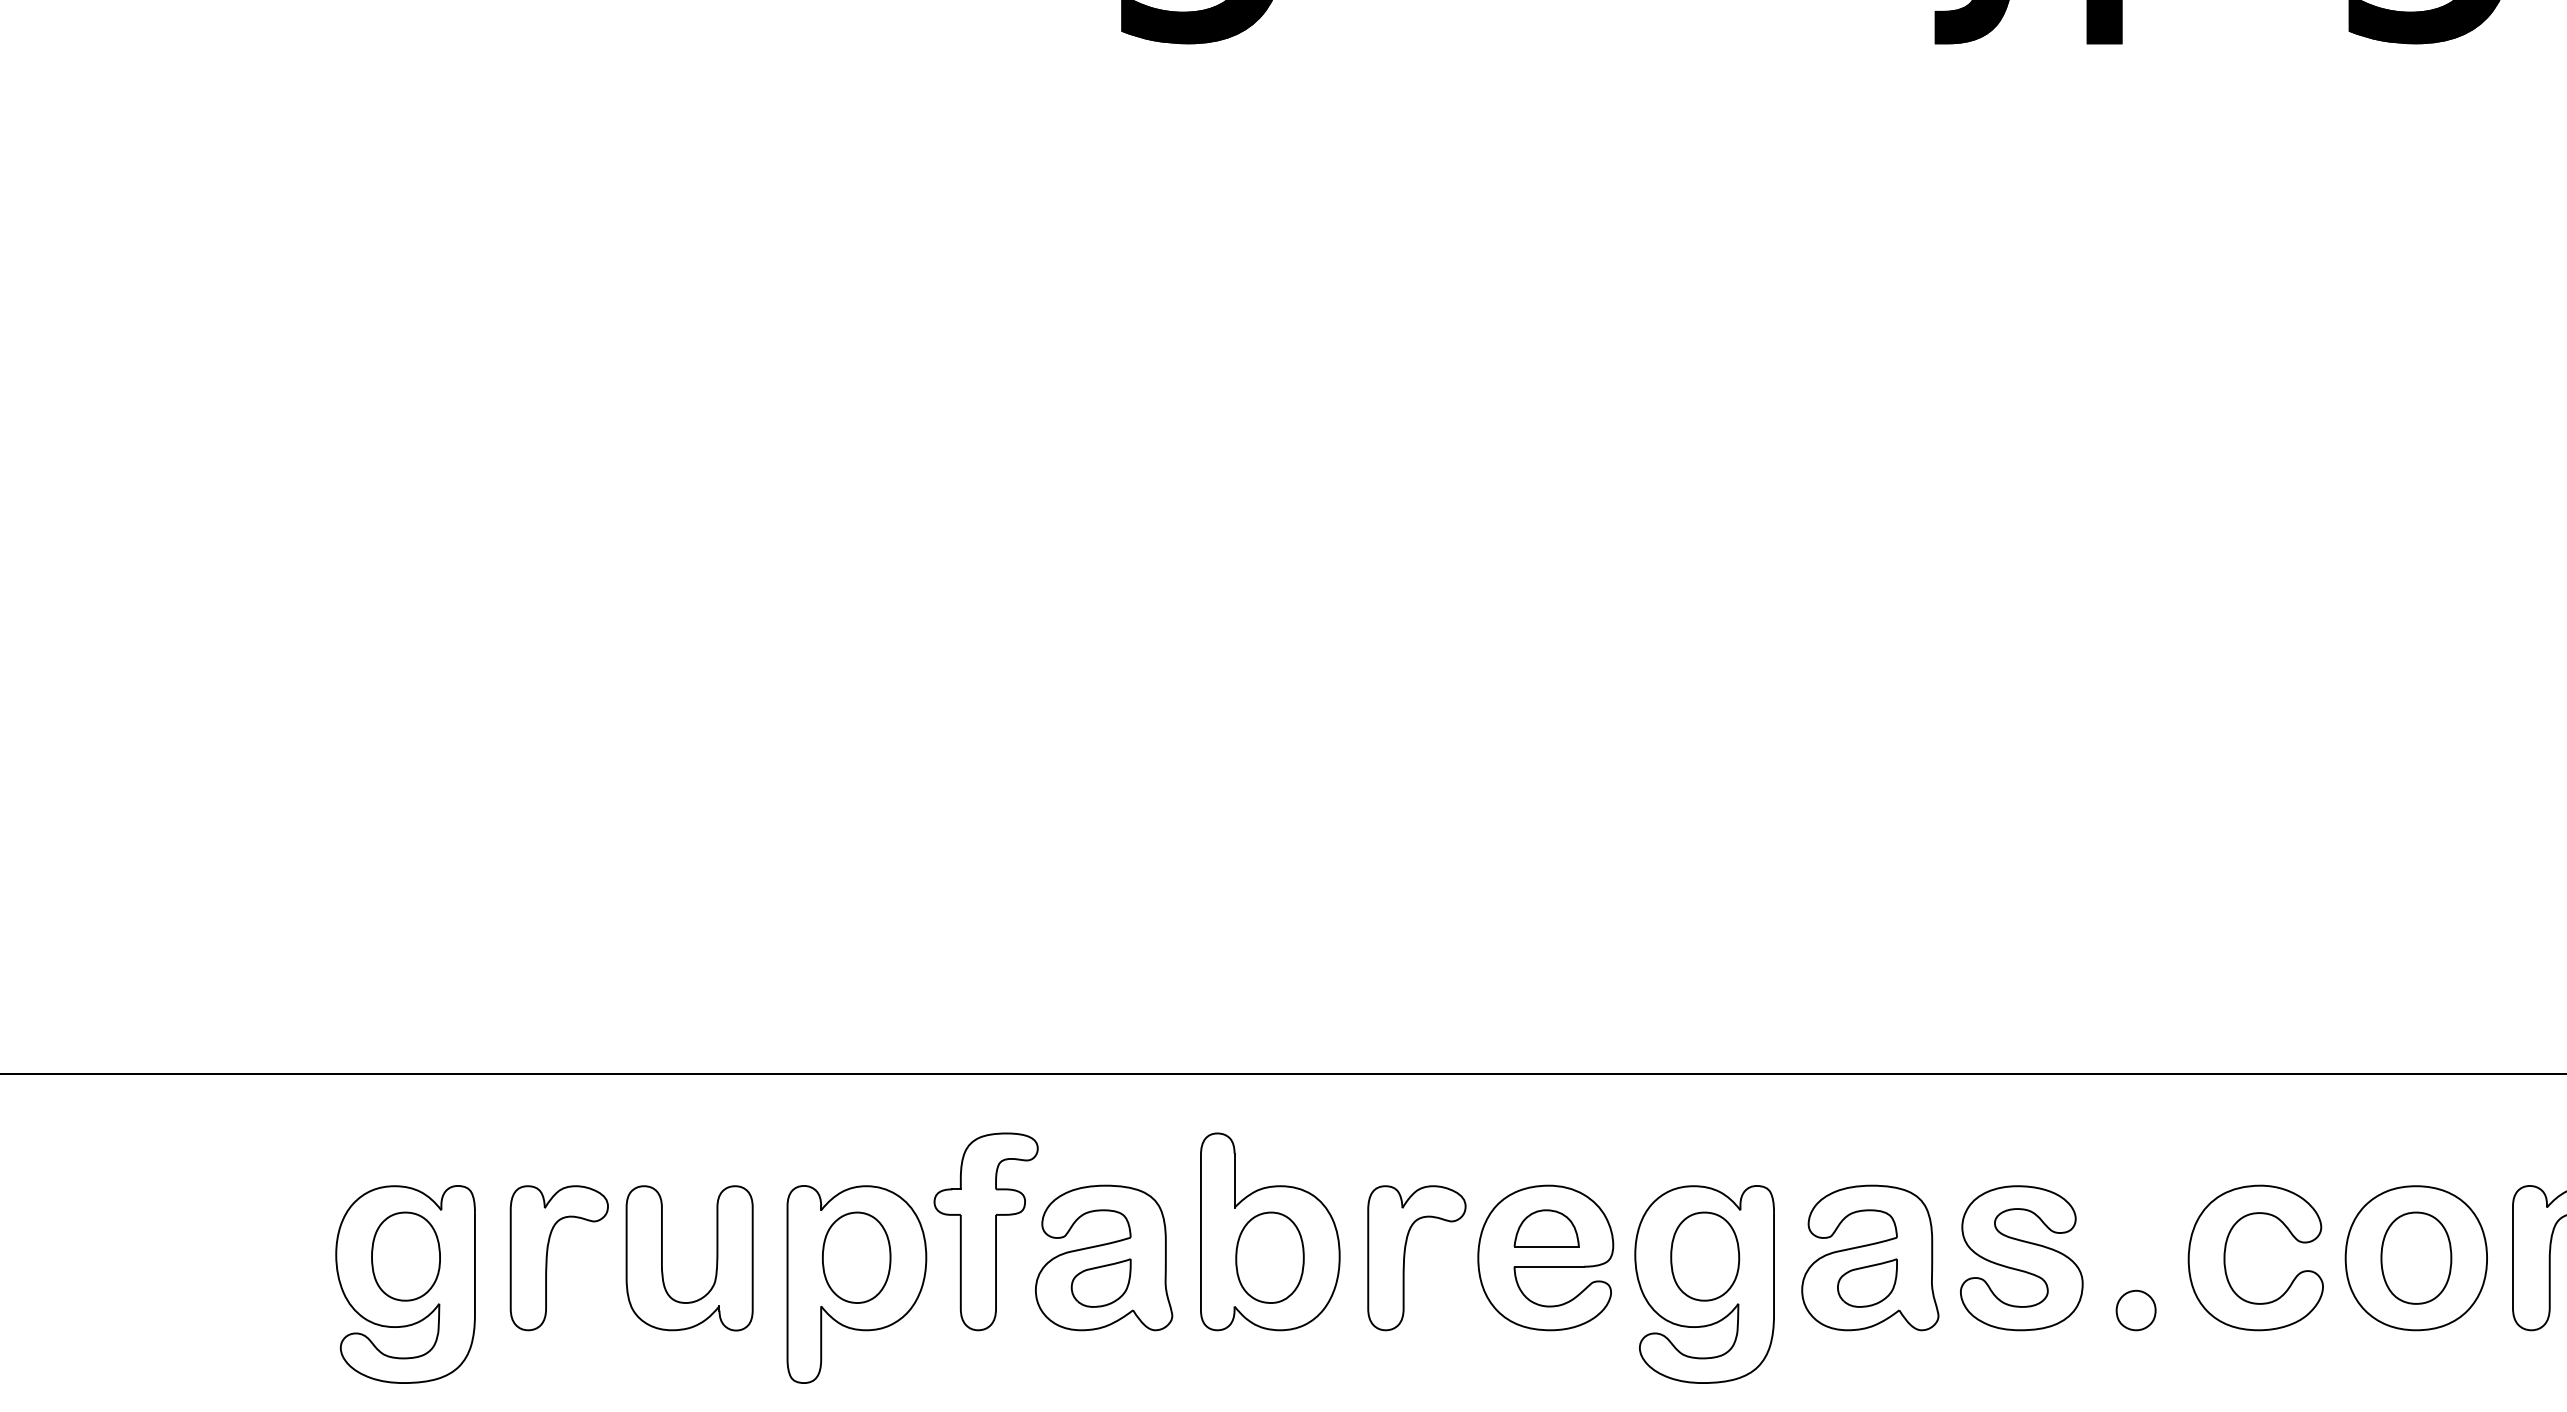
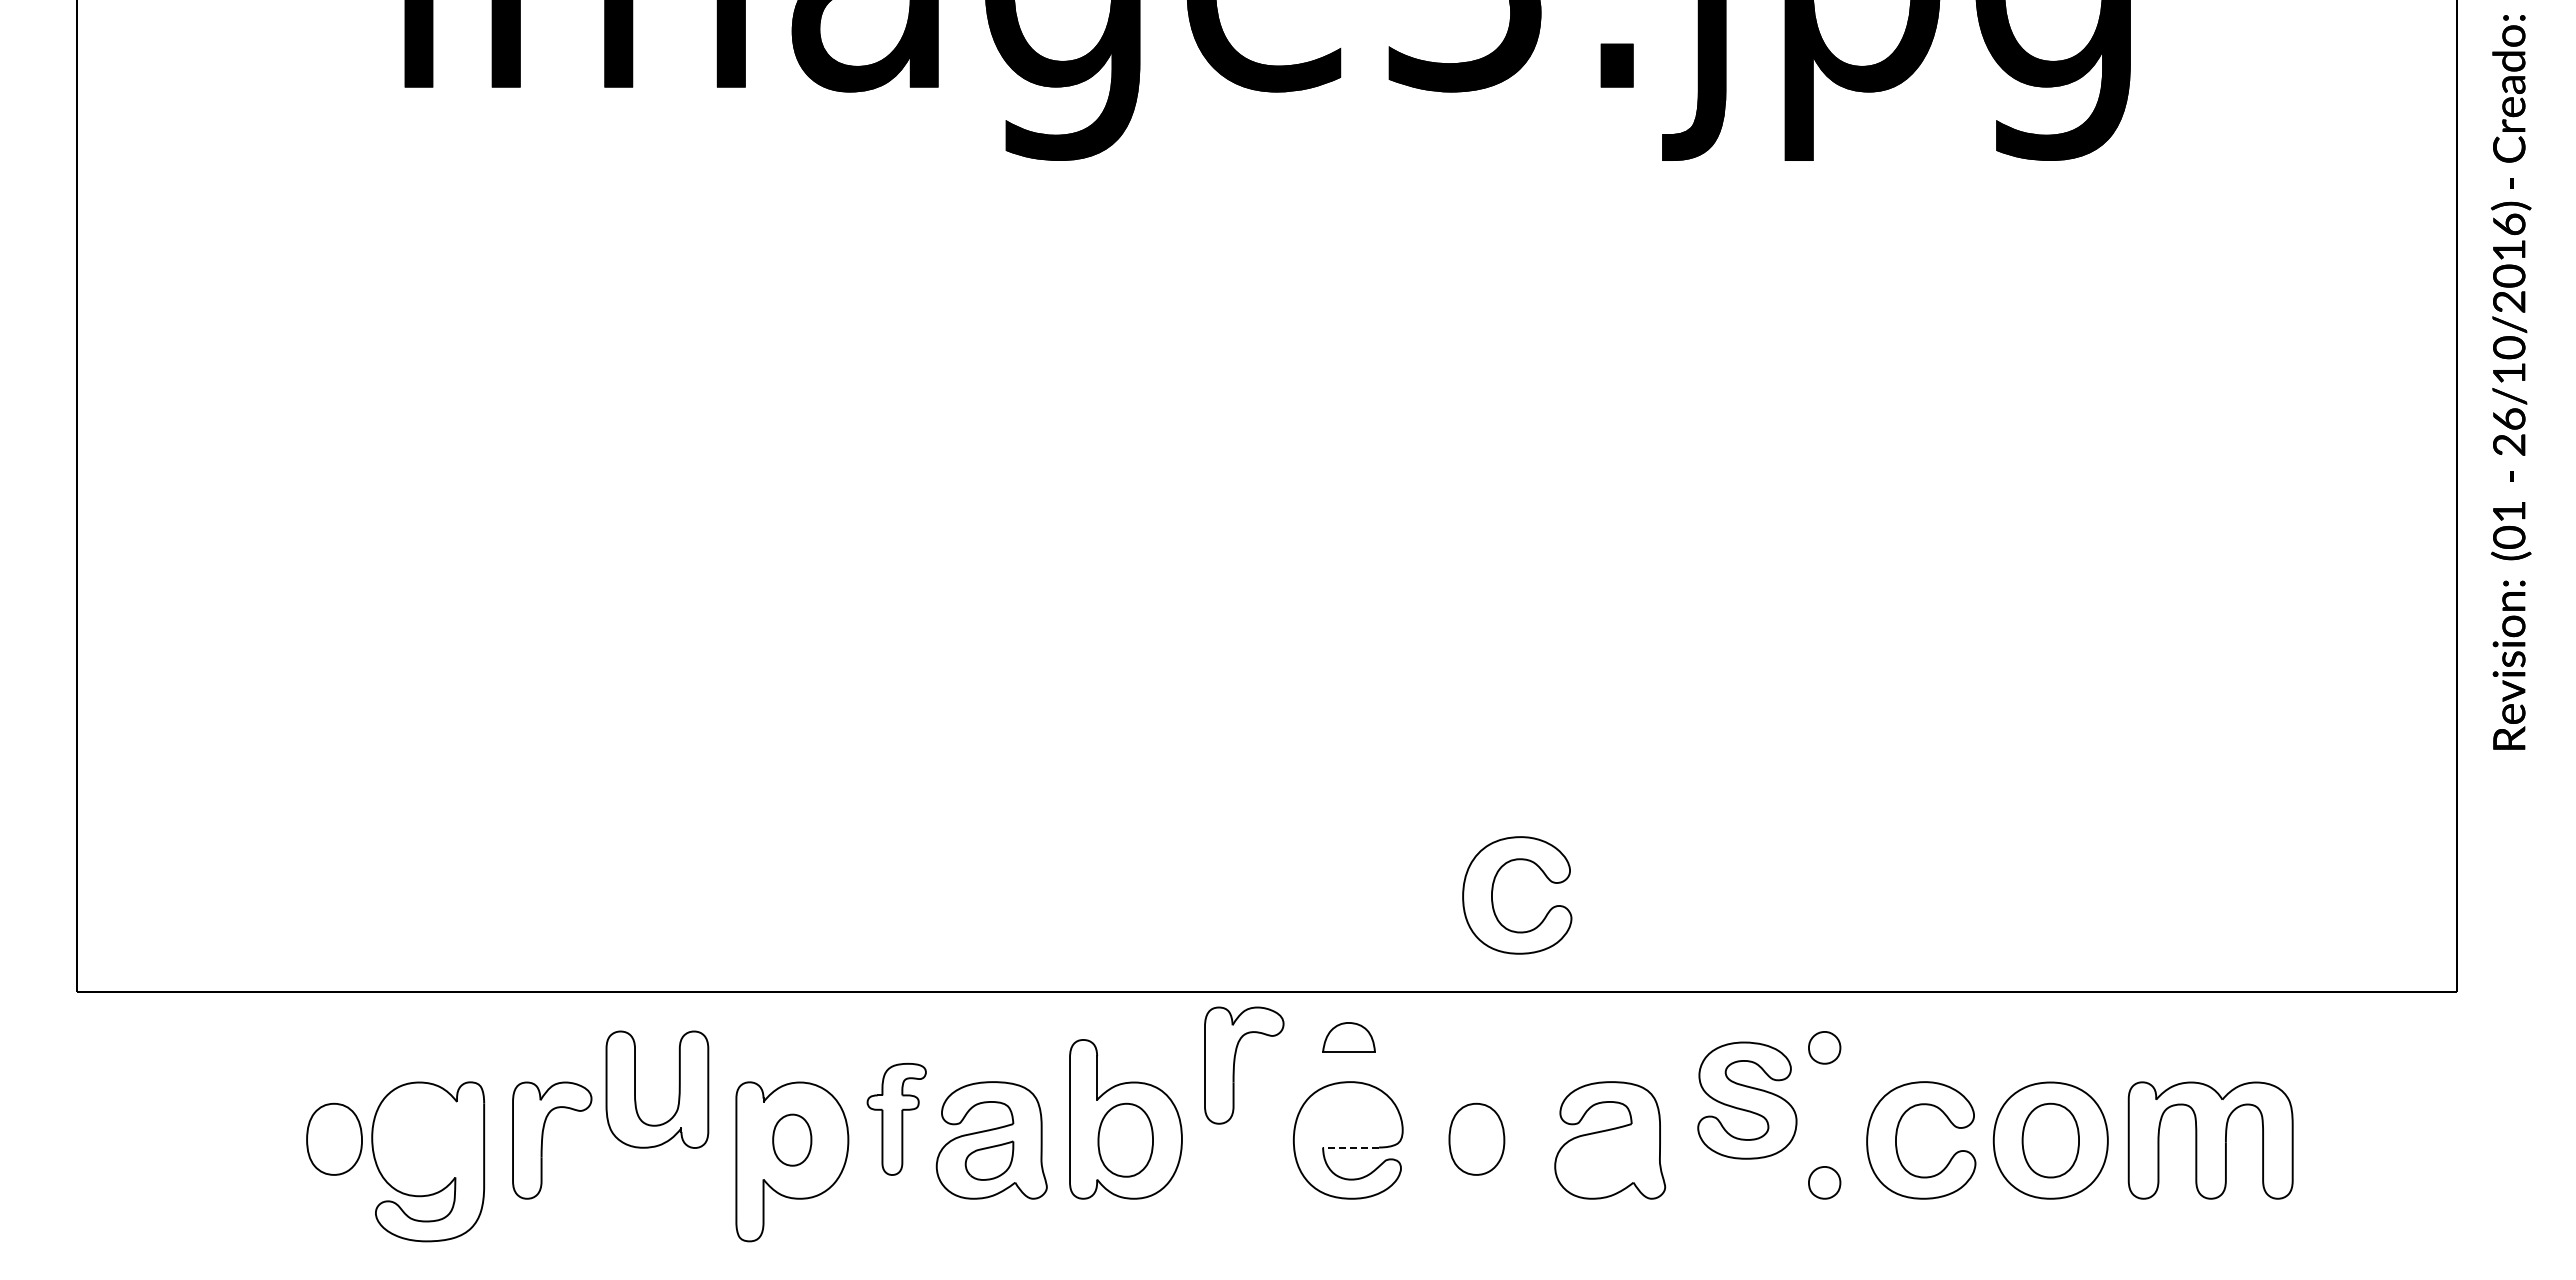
part: (1725, 948) -> (1493, 890), added
part: (2135, 1142) -> (1824, 1047), added
part: (1546, 1228) -> (1348, 1037), moved
part: (985, 1232) -> (896, 1119), size x0.7
part: (1406, 1254) -> (1235, 1062), moved
part: (405, 1255) -> (334, 1138), moved
part: (857, 1256) -> (792, 1139), size x0.7
part: (715, 1258) -> (678, 1089), moved
part: (2021, 1258) -> (1747, 1100), moved
line: (1549, 1266) -> (1351, 1147), solid -> dashed
part: (1867, 1282) -> (1607, 1160), removed
part: (1704, 1284) -> (1476, 1161), removed

